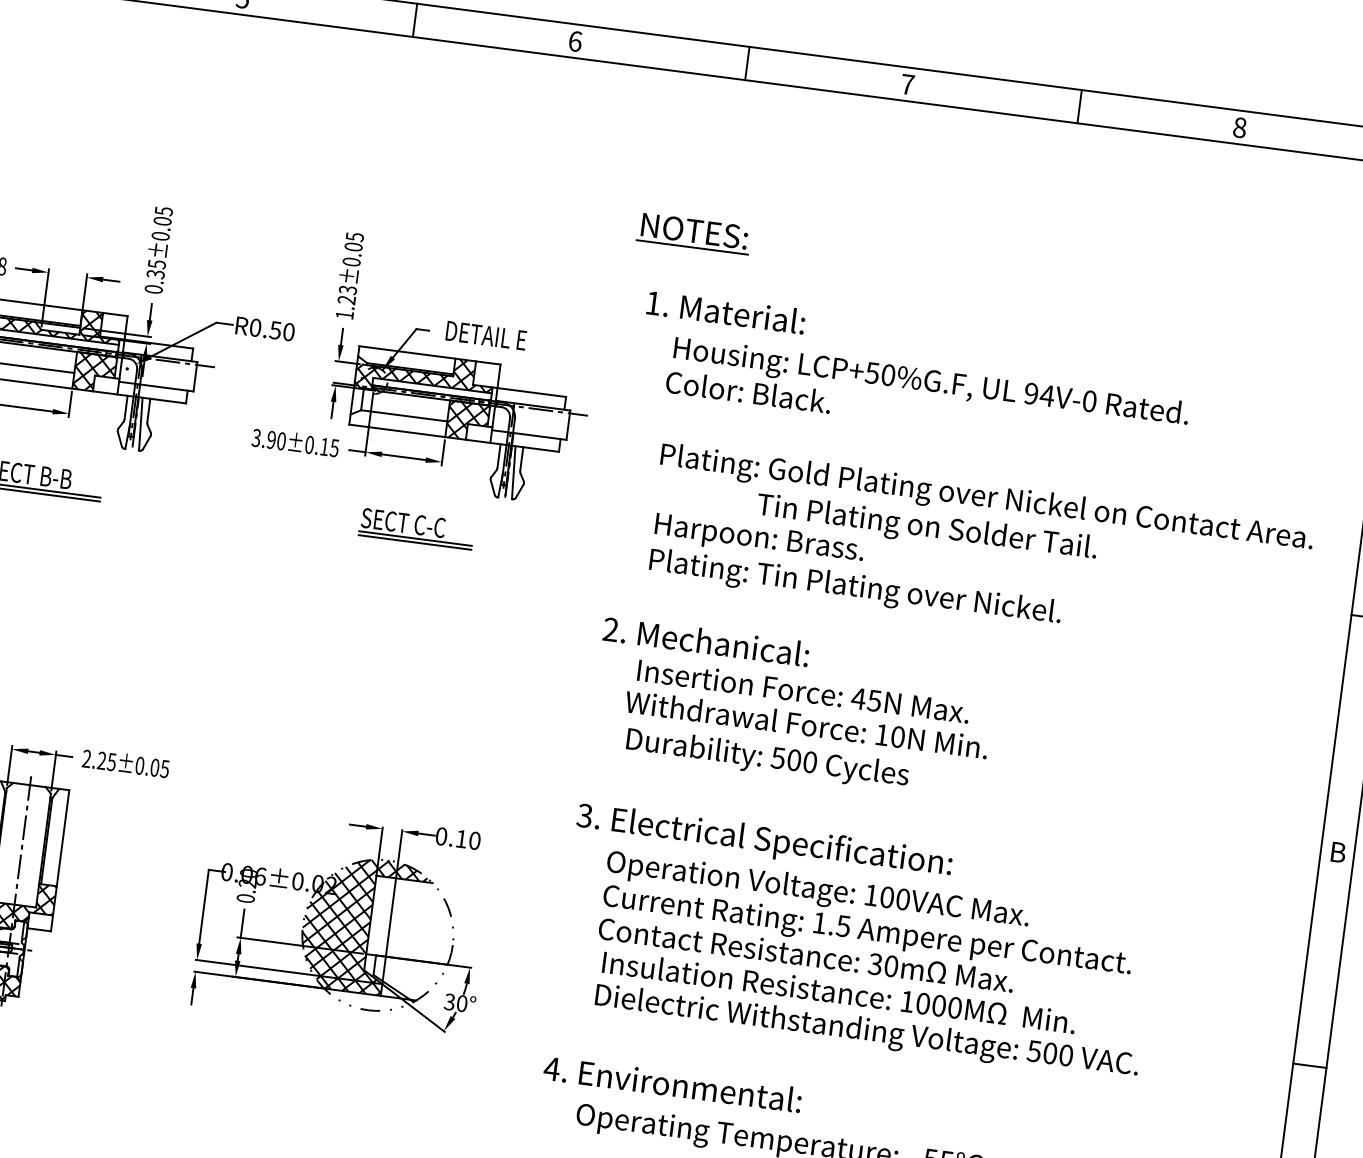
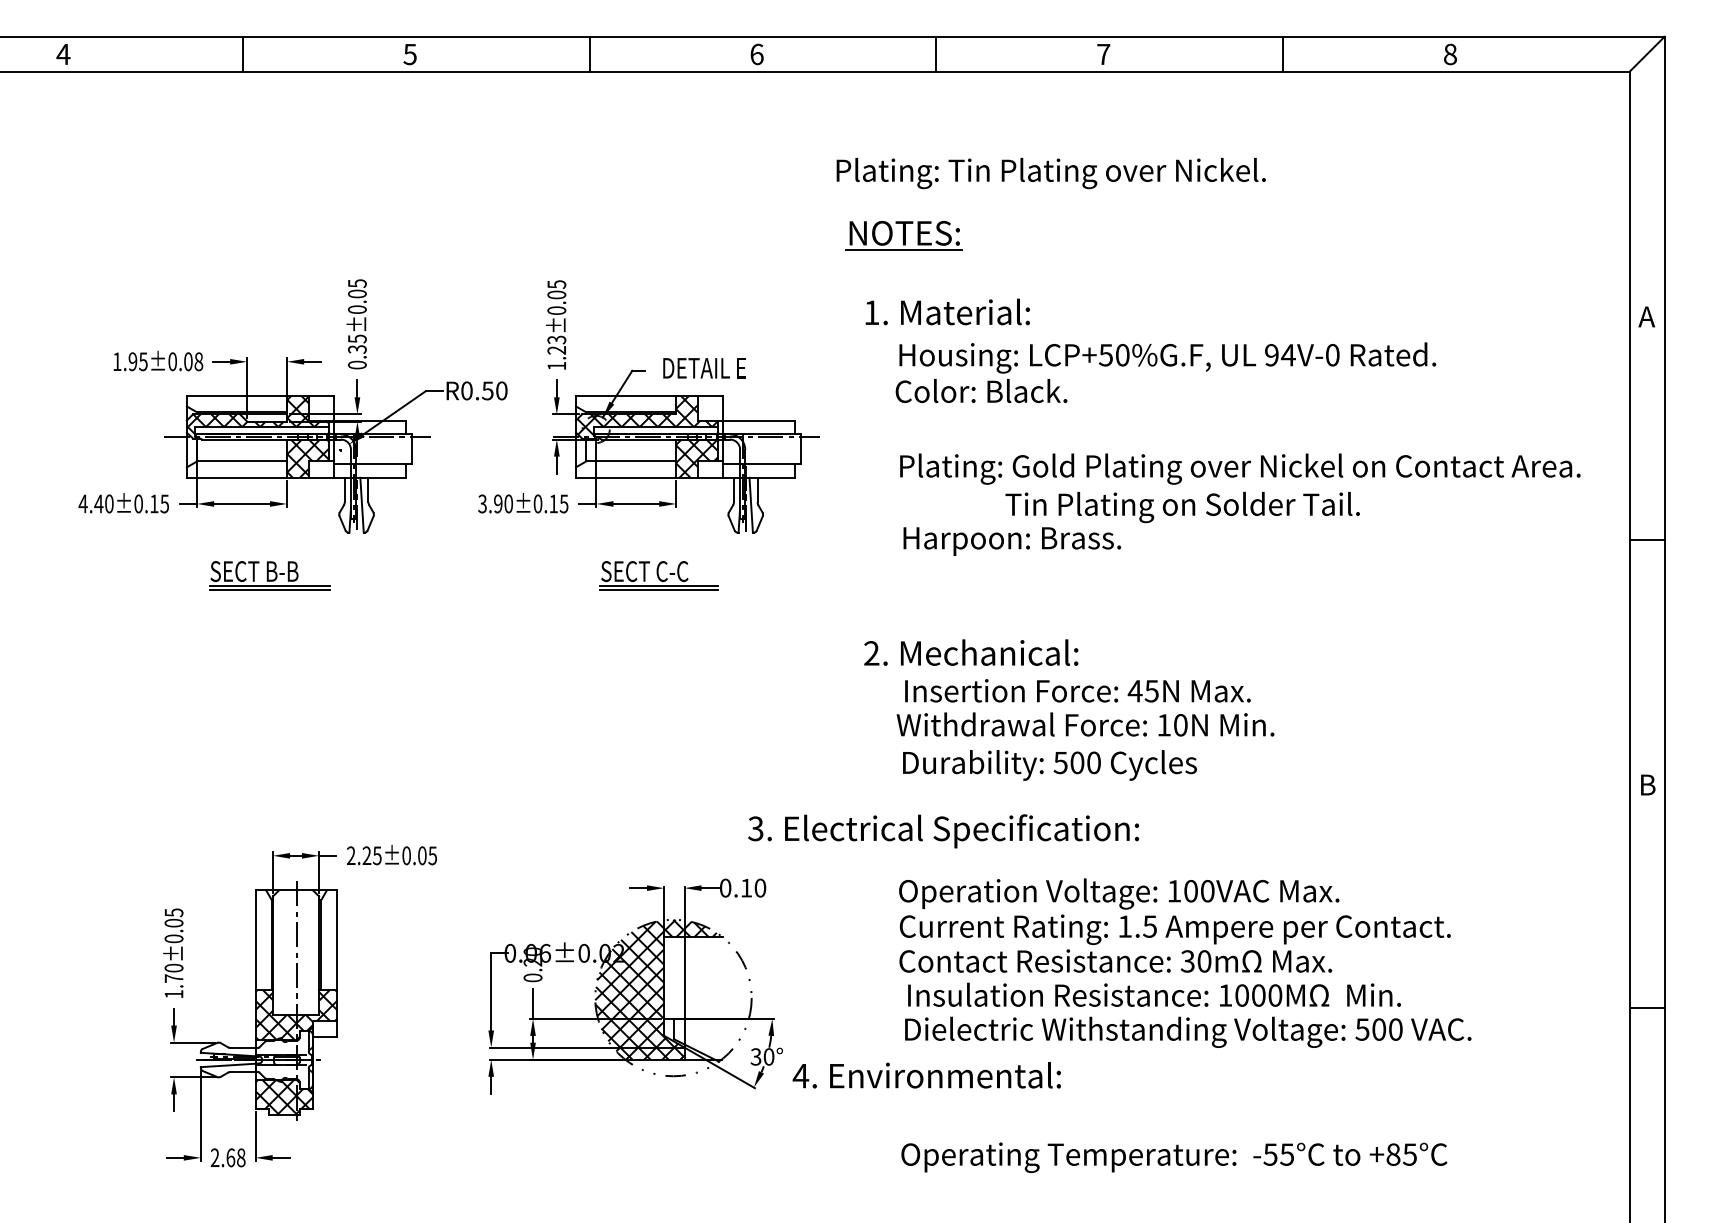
text: (854, 588) -> (1050, 173), moved
text: (764, 841) -> (943, 831), moved
text: (672, 1084) -> (926, 1075), moved

